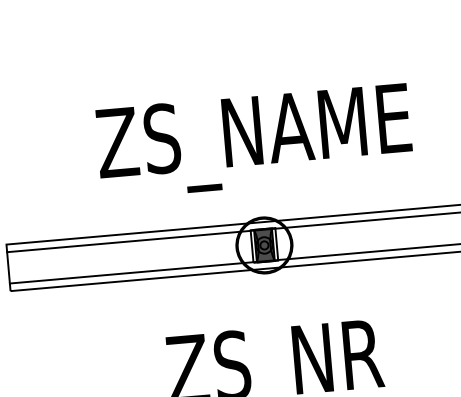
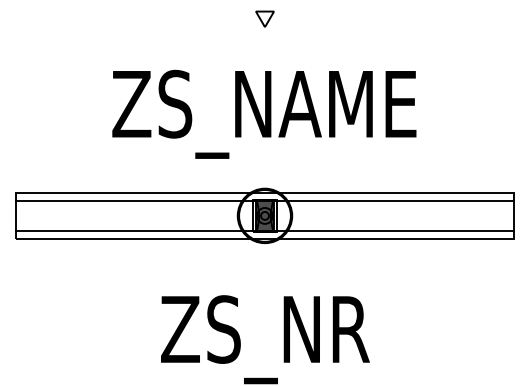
part: (246, 42) -> (264, 18), added

